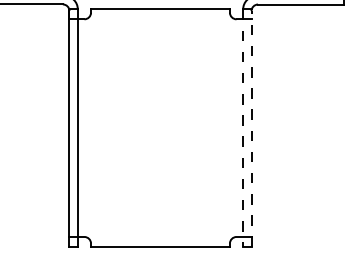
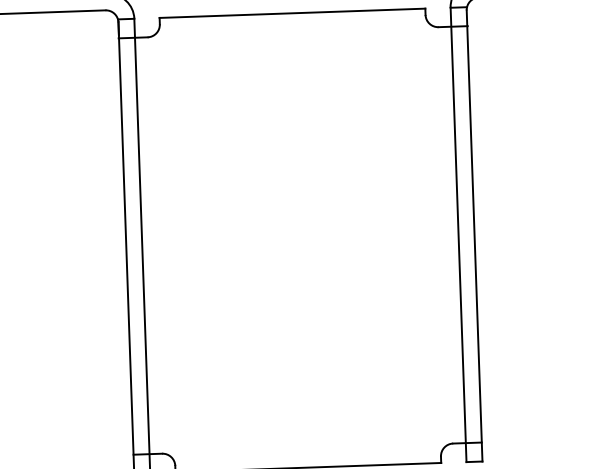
line: (243, 128) -> (459, 235), dashed -> solid
line: (251, 128) -> (474, 235), dashed -> solid

